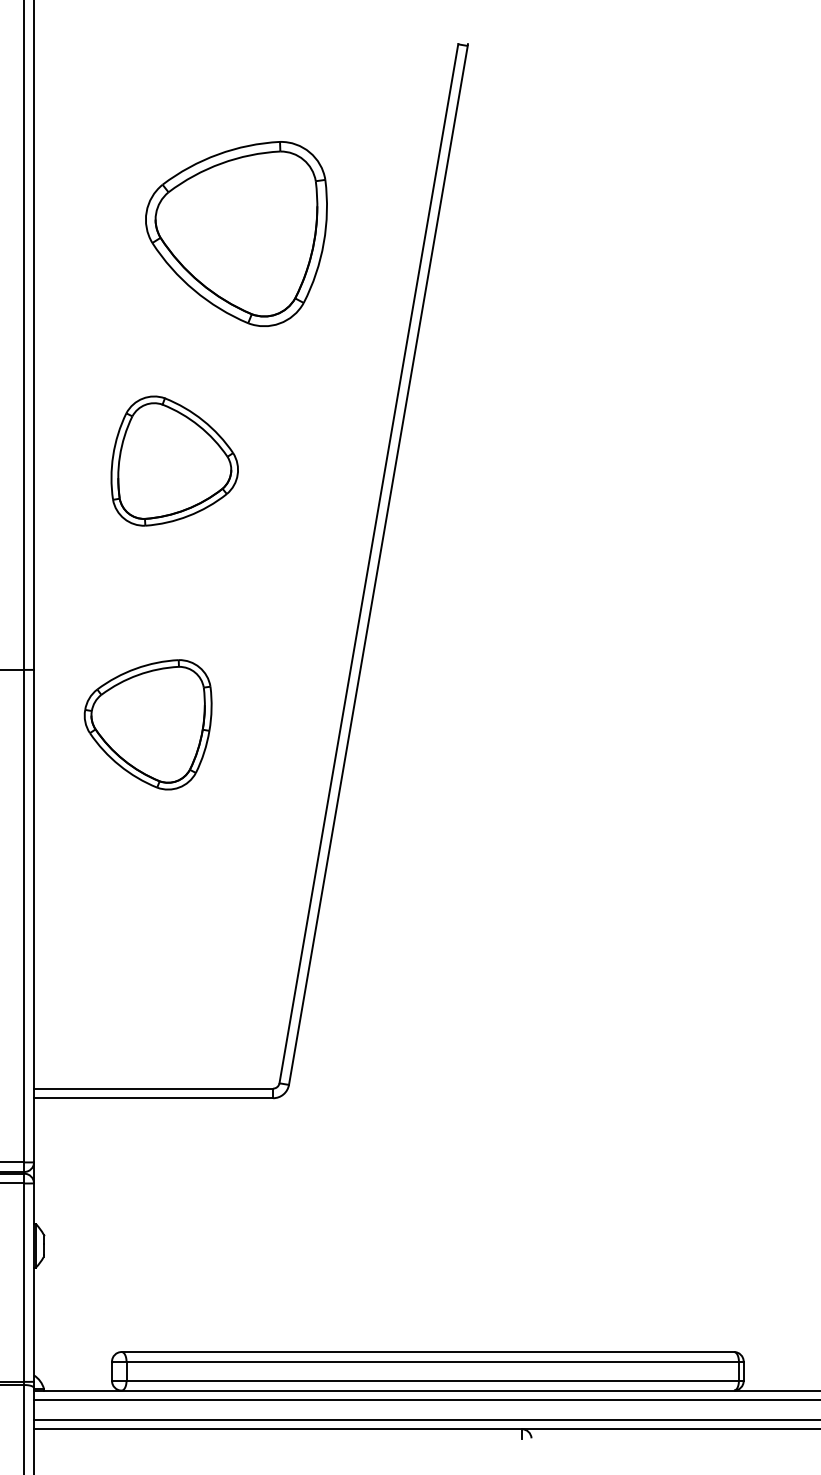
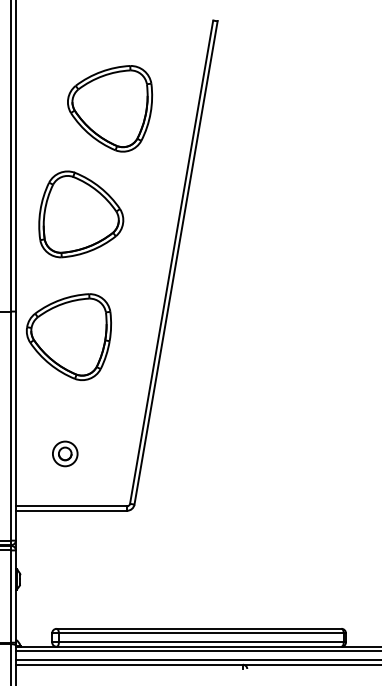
part: (175, 461) -> (81, 214), size x1.43
part: (147, 723) -> (68, 336), size x1.43
part: (140, 975) -> (65, 453), added

